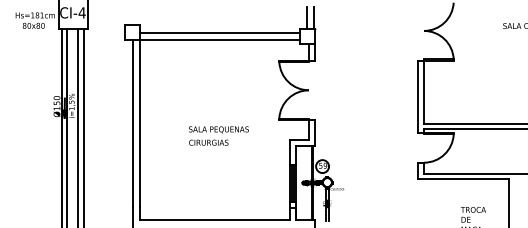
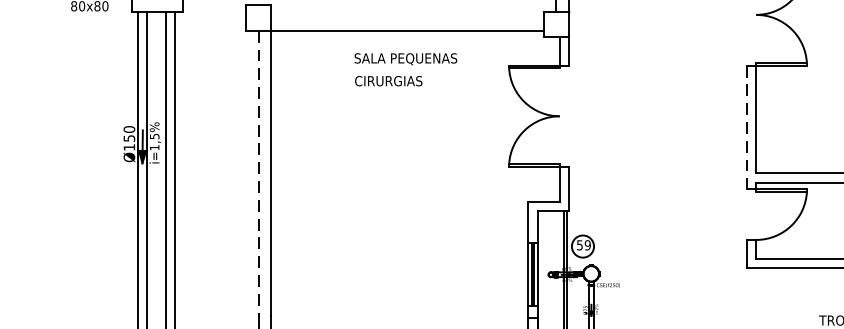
line: (219, 32) -> (406, 17), removed
line: (418, 97) -> (746, 128), solid -> dashed
line: (132, 124) -> (258, 174), solid -> dashed
text: (218, 135) -> (405, 68), moved

